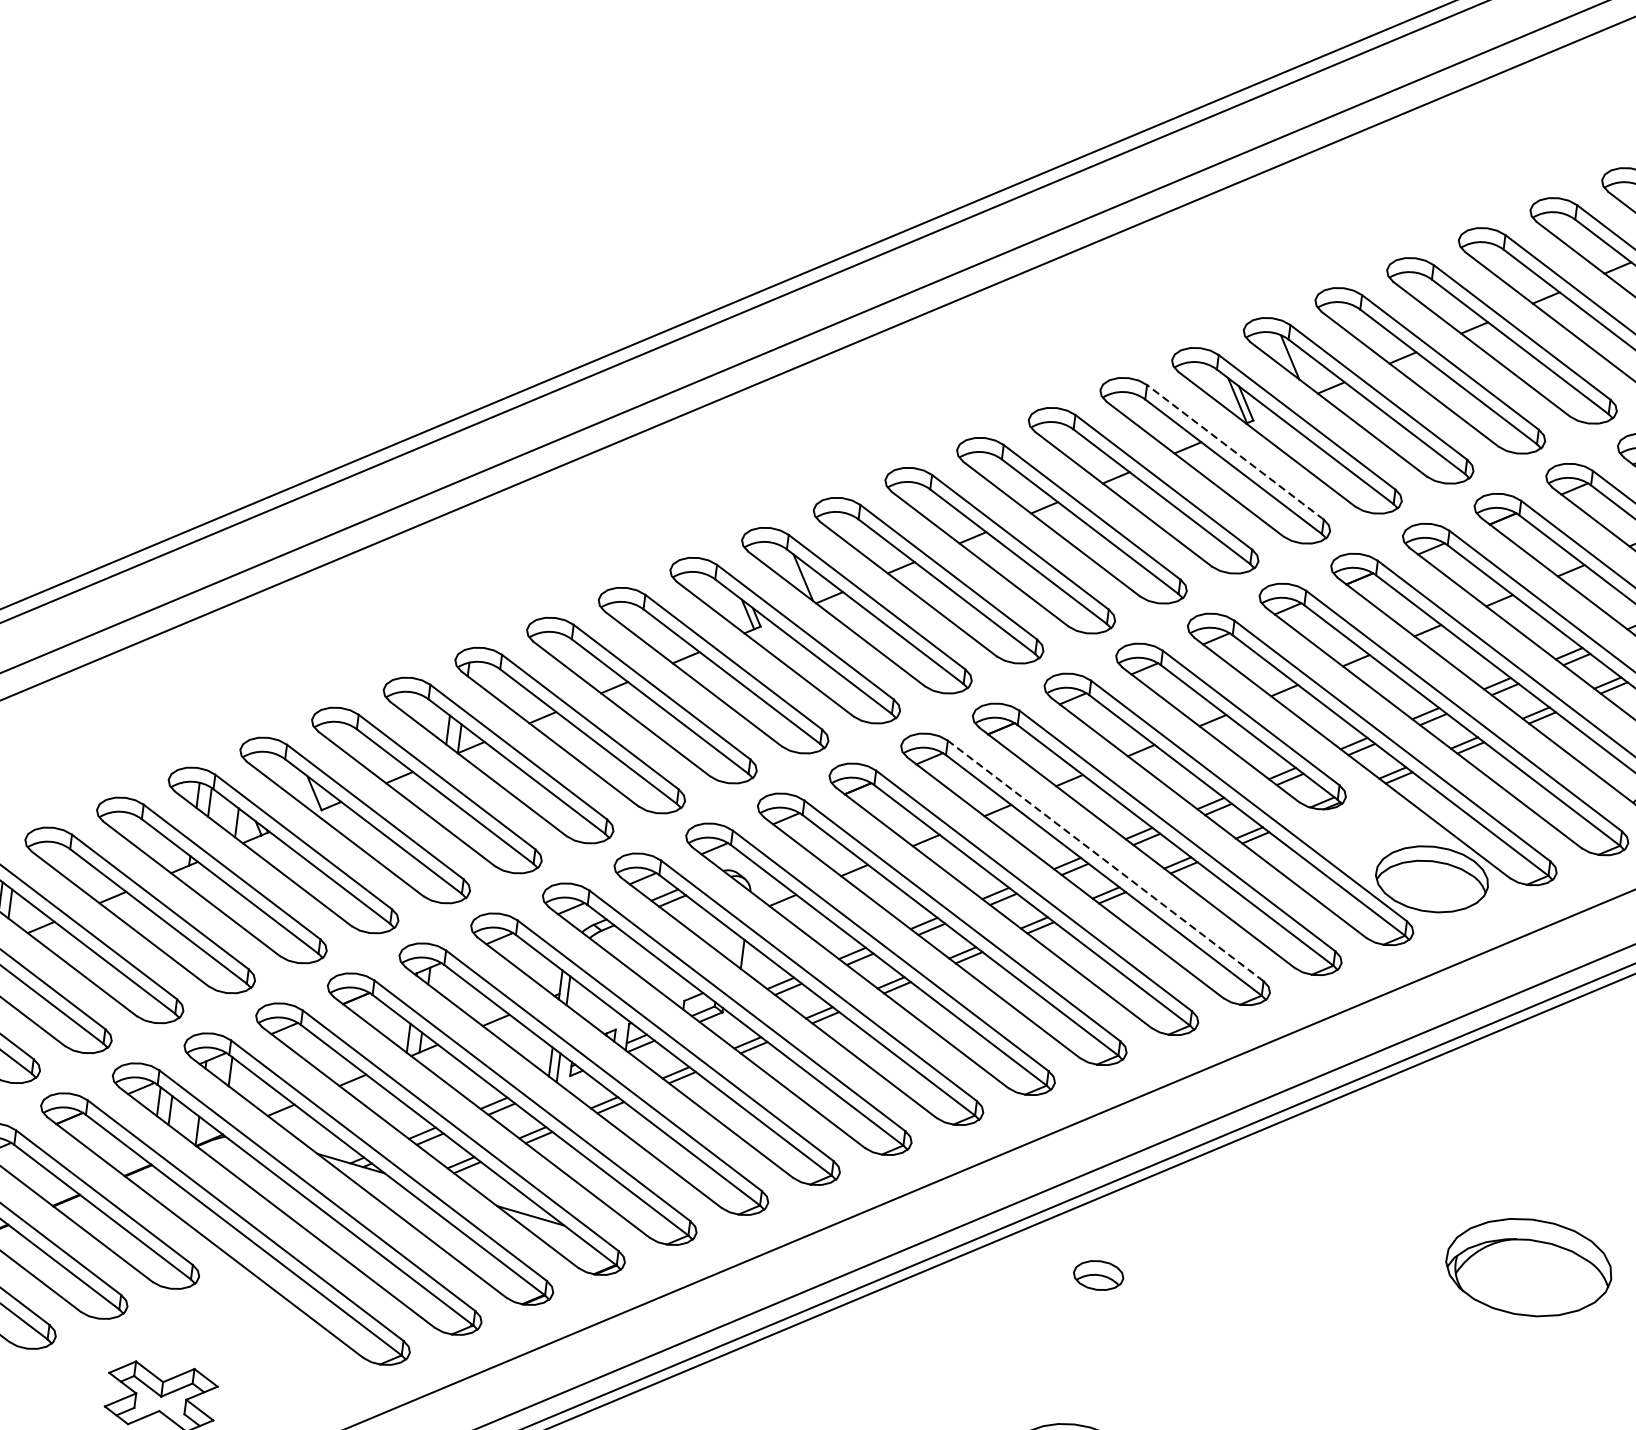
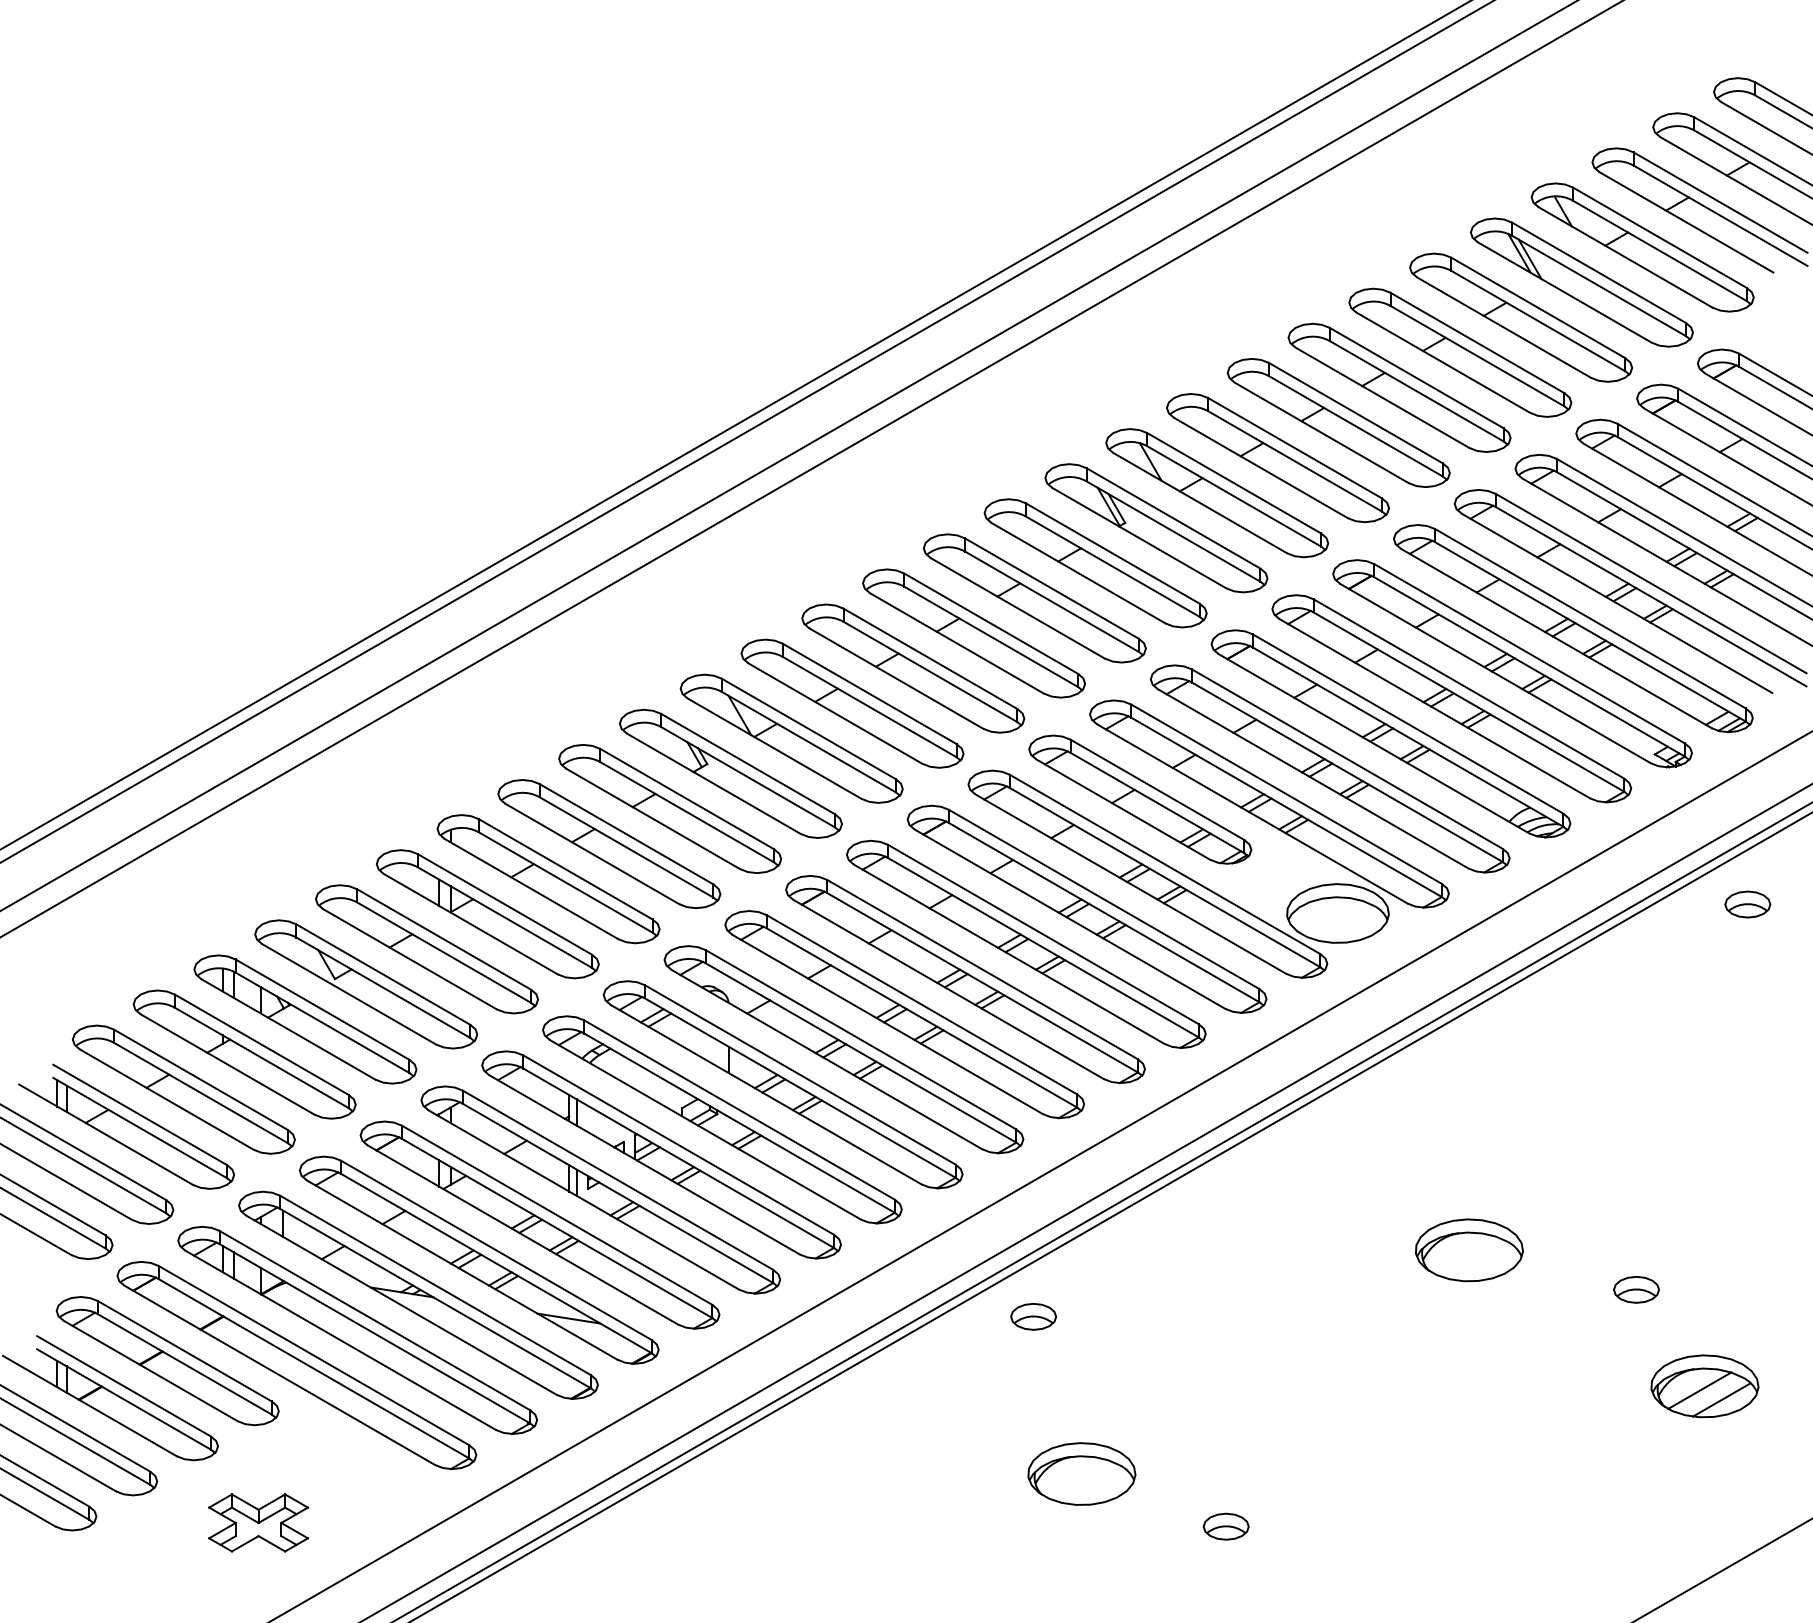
line: (1235, 452) -> (1112, 553), dashed -> solid
line: (1104, 860) -> (1042, 934), dashed -> solid
part: (1529, 1267) -> (1469, 1250), size x0.71
part: (1098, 1275) -> (1033, 1316), moved

